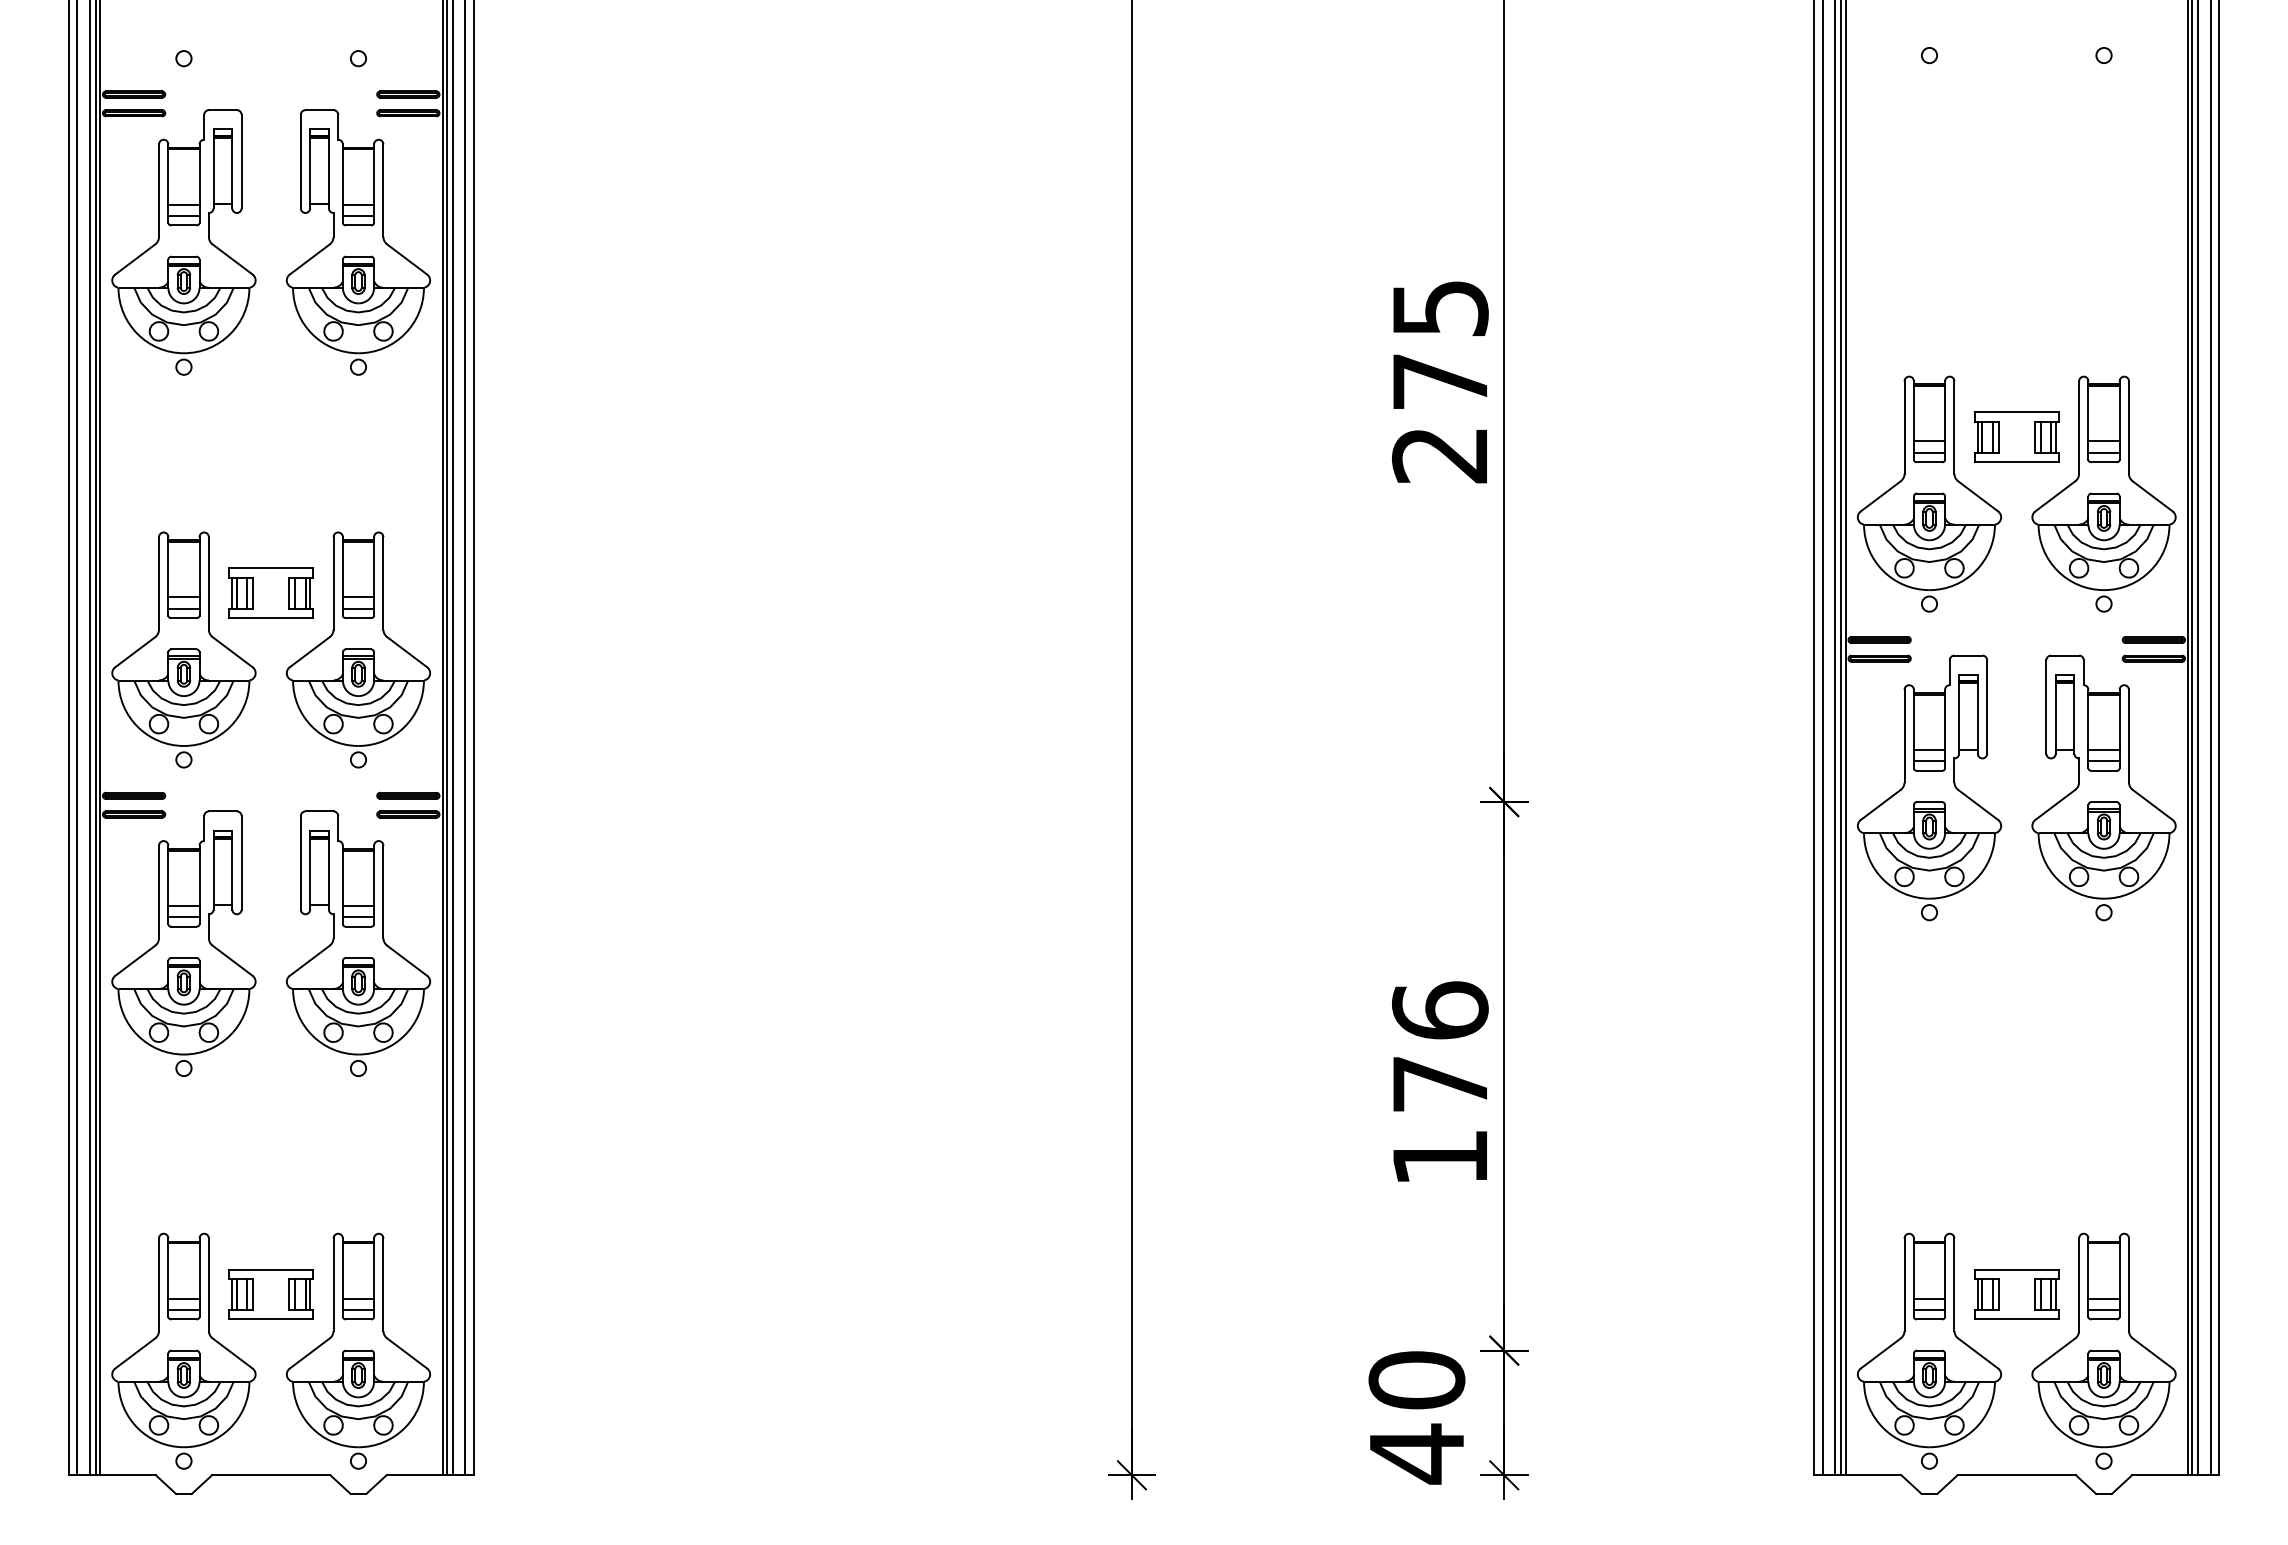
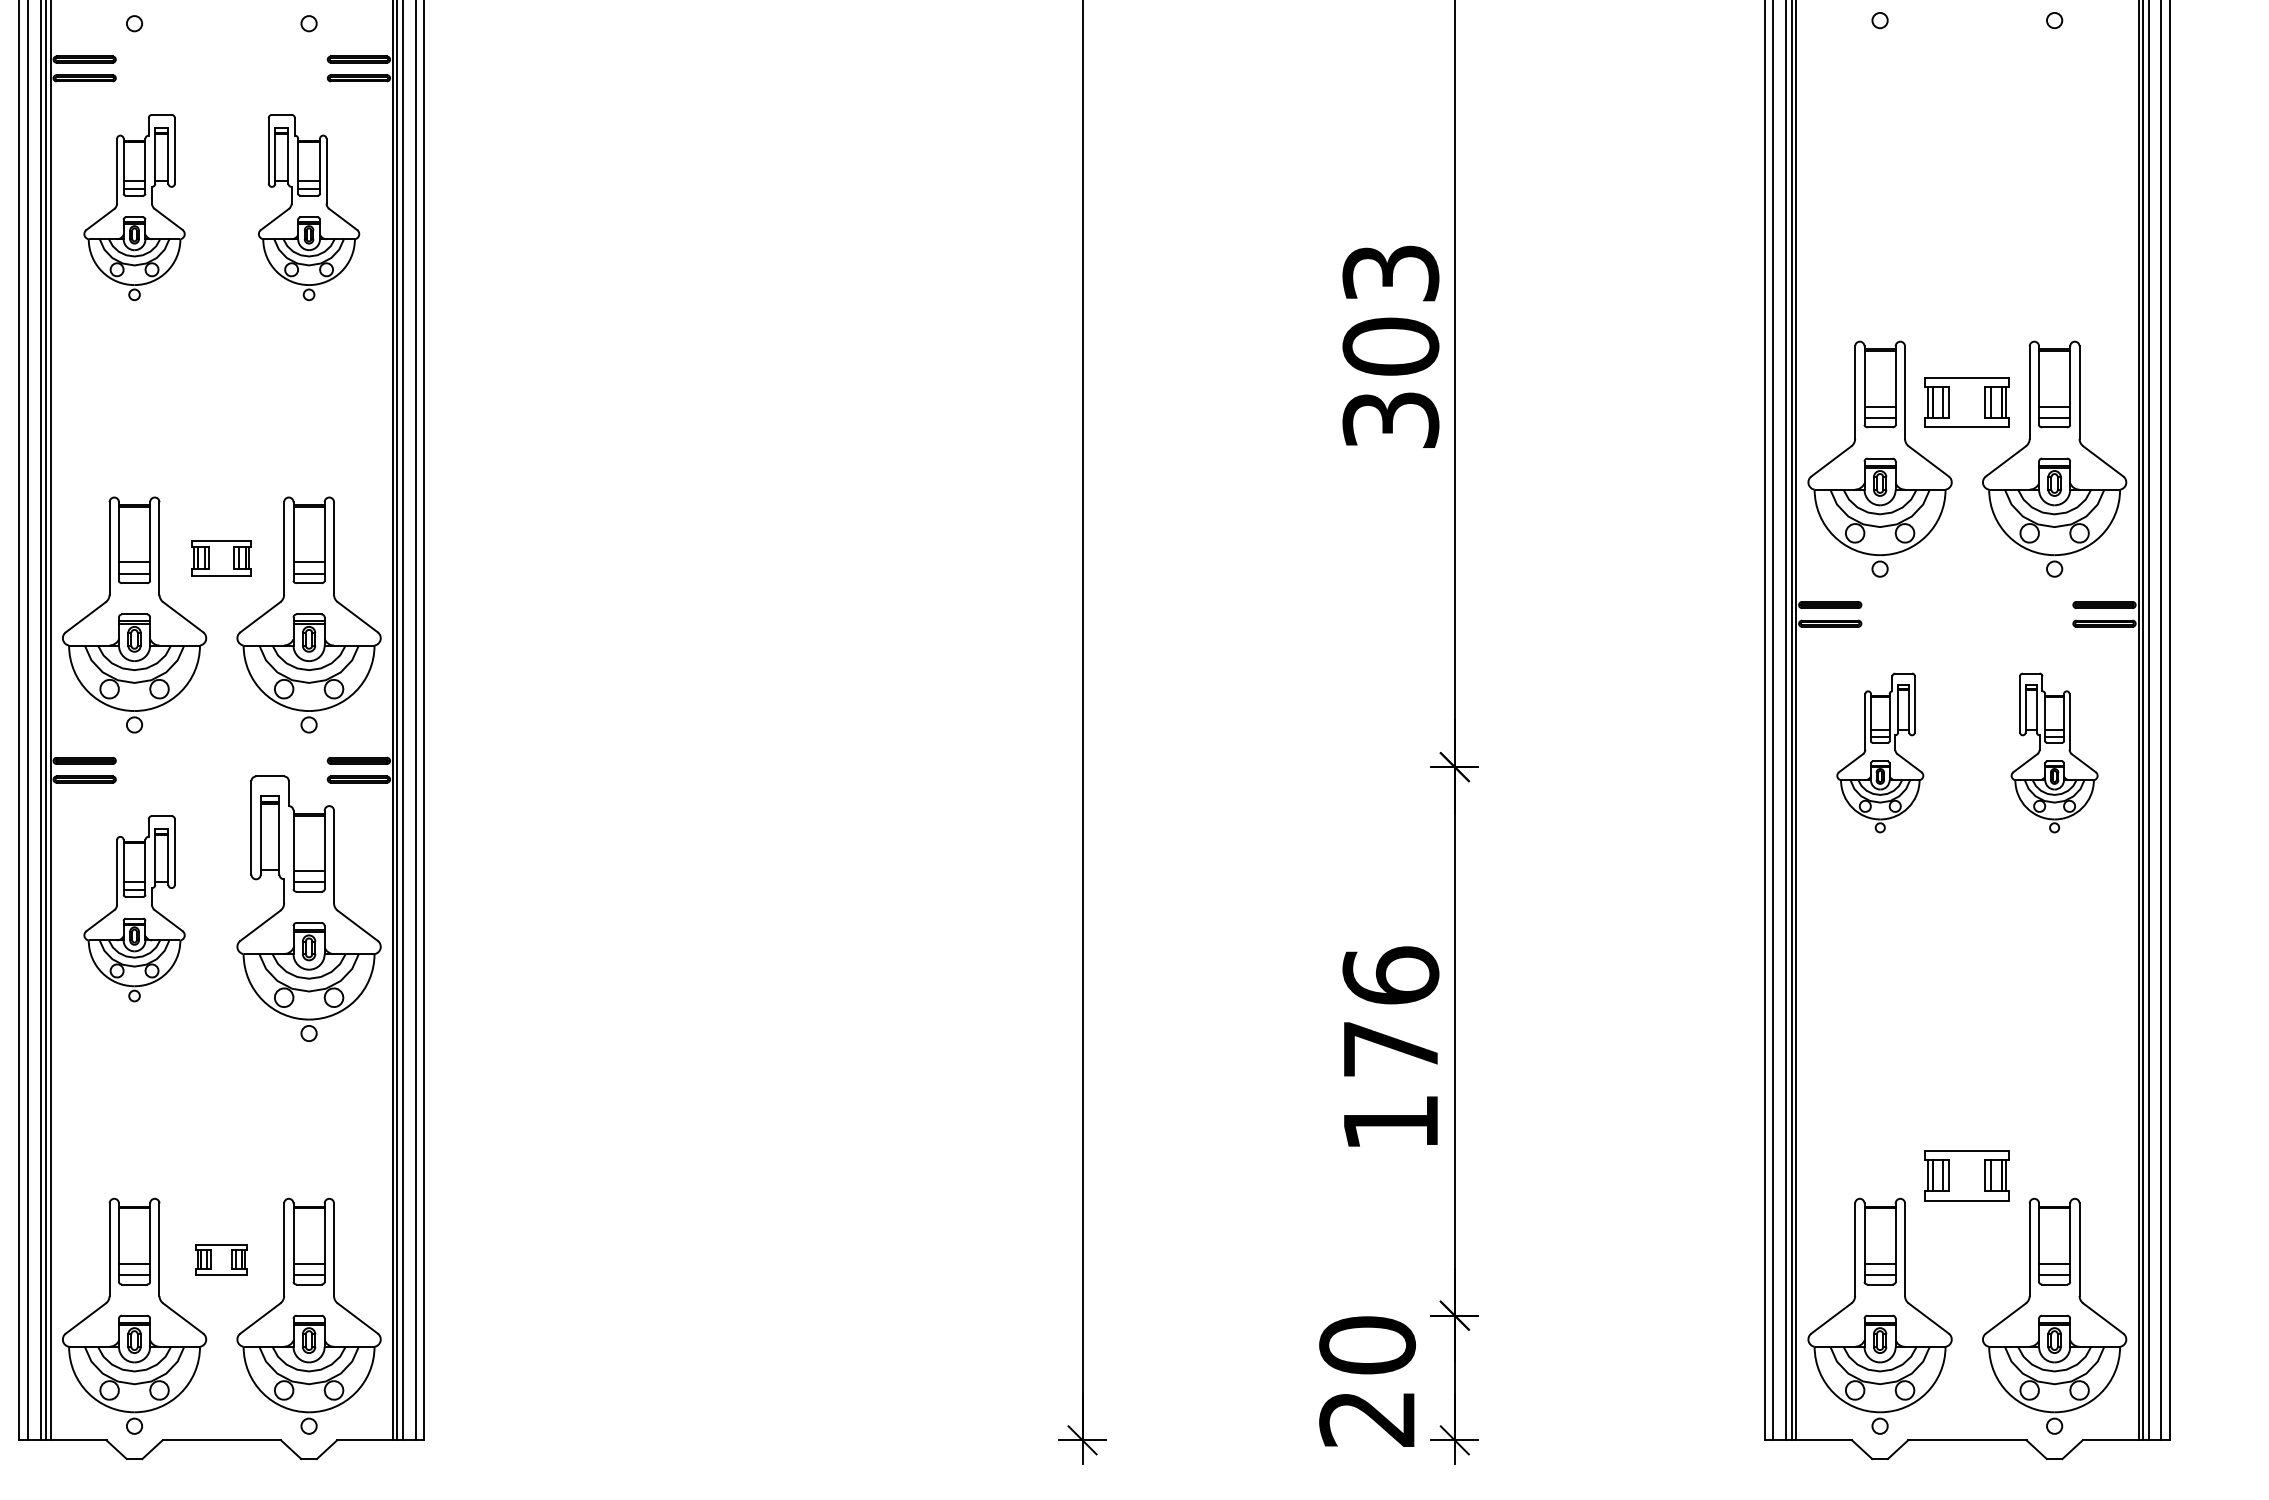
part: (183, 242) -> (134, 207), size x0.7
part: (358, 242) -> (309, 207), size x0.7
text: (1440, 381) -> (1391, 346), 275 -> 303
part: (270, 592) -> (221, 557), size x0.7
part: (1929, 787) -> (1880, 752), size x0.6
part: (2103, 787) -> (2054, 752), size x0.6
part: (183, 943) -> (134, 908), size x0.7
part: (270, 1294) -> (221, 1259), size x0.6
part: (2016, 1294) -> (1967, 1175), moved
text: (1415, 1453) -> (1366, 1418), 40 -> 20

